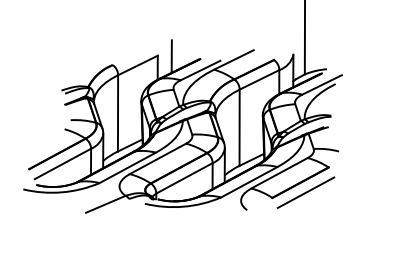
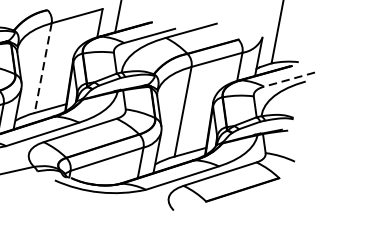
line: (321, 85) -> (288, 80), solid -> dashed
line: (118, 113) -> (43, 68), solid -> dashed
line: (305, 192) -> (246, 202), removed

